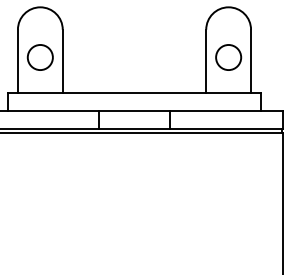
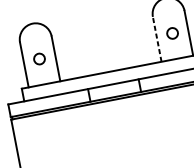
circle: (39, 57) -> (39, 59), size x0.6
circle: (228, 57) -> (172, 33), size x0.6
line: (206, 61) -> (157, 39), solid -> dashed

